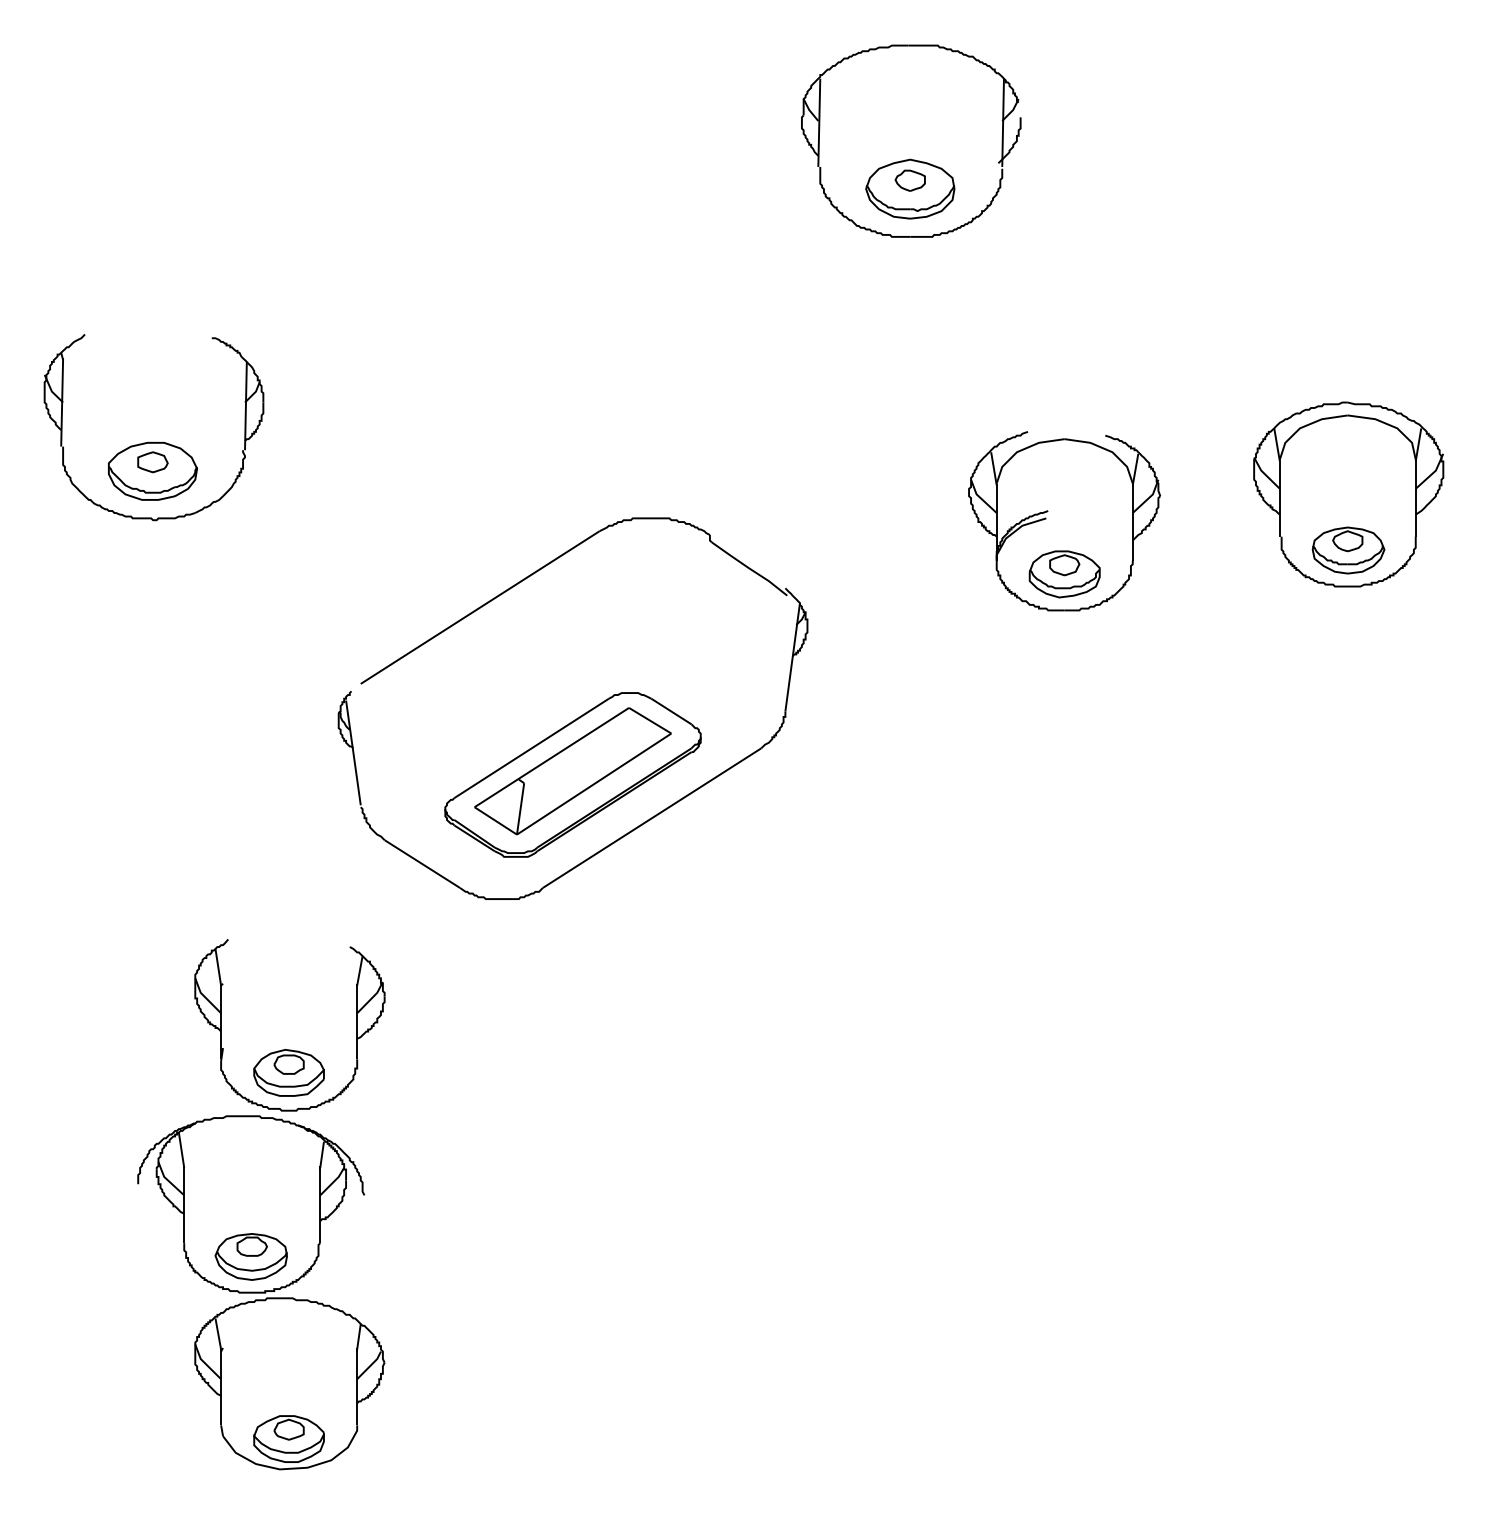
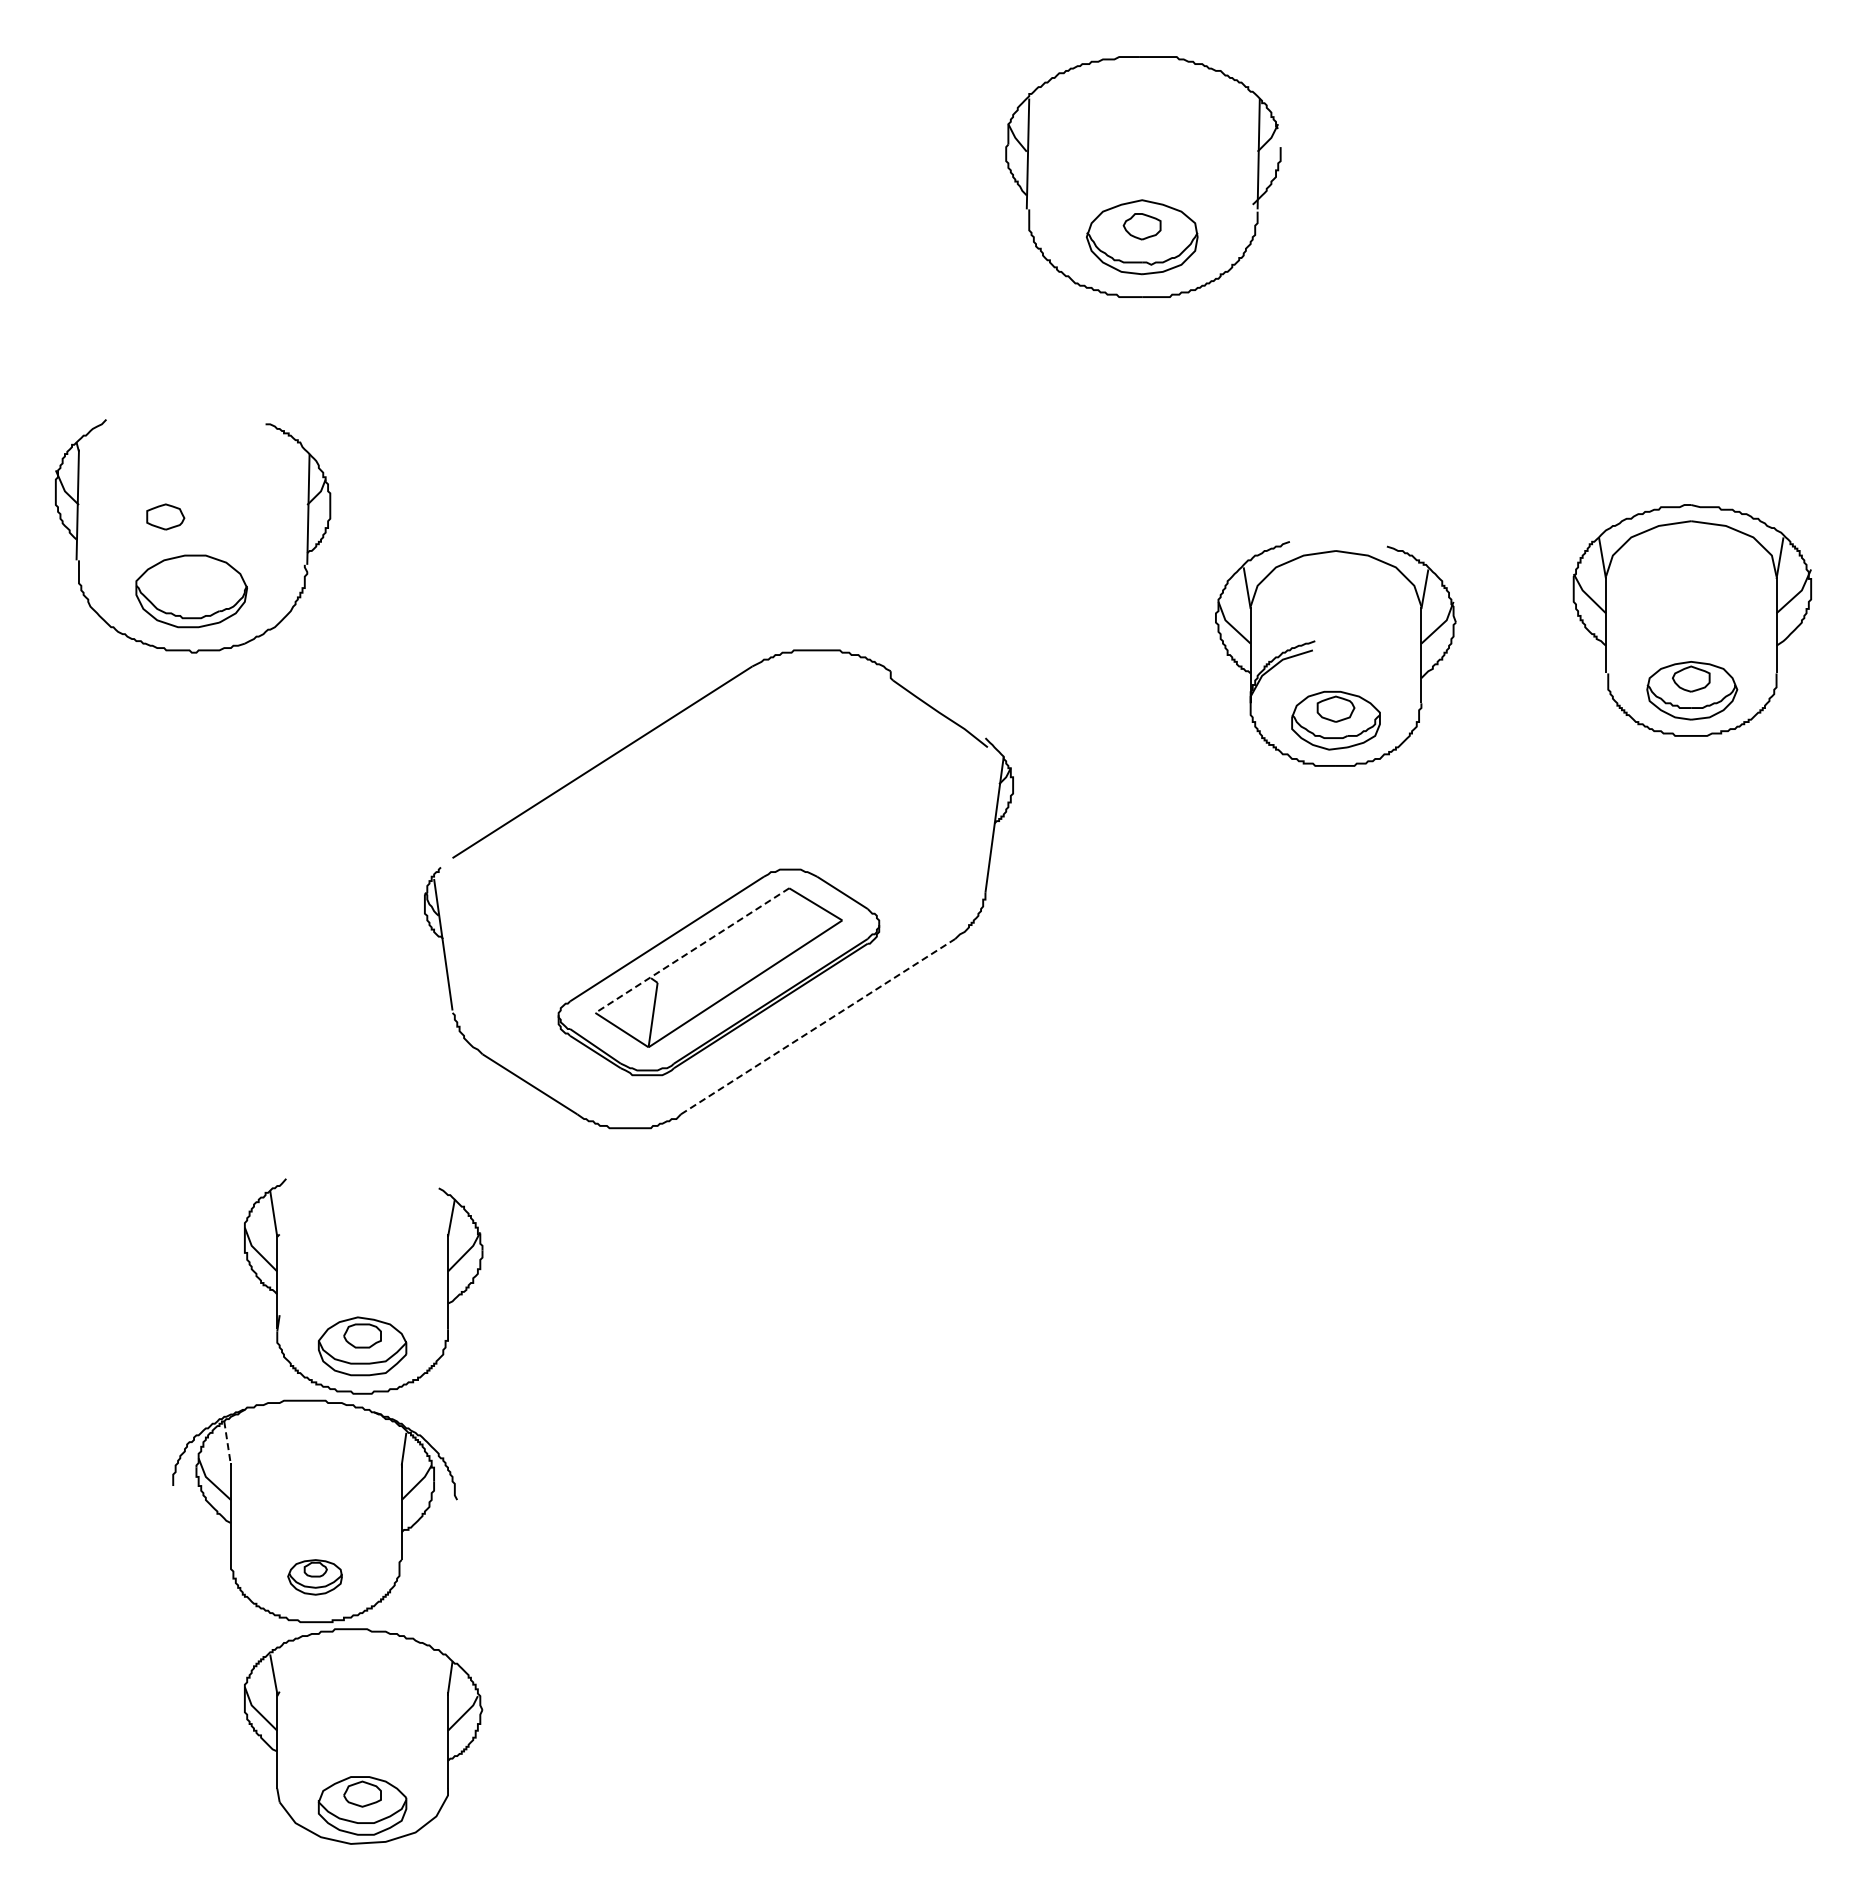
part: (152, 461) -> (165, 516), moved
line: (551, 757) -> (691, 950), solid -> dashed
line: (652, 818) -> (818, 1026), solid -> dashed
line: (181, 1150) -> (227, 1443), solid -> dashed
part: (250, 1257) -> (314, 1577), size x0.6

